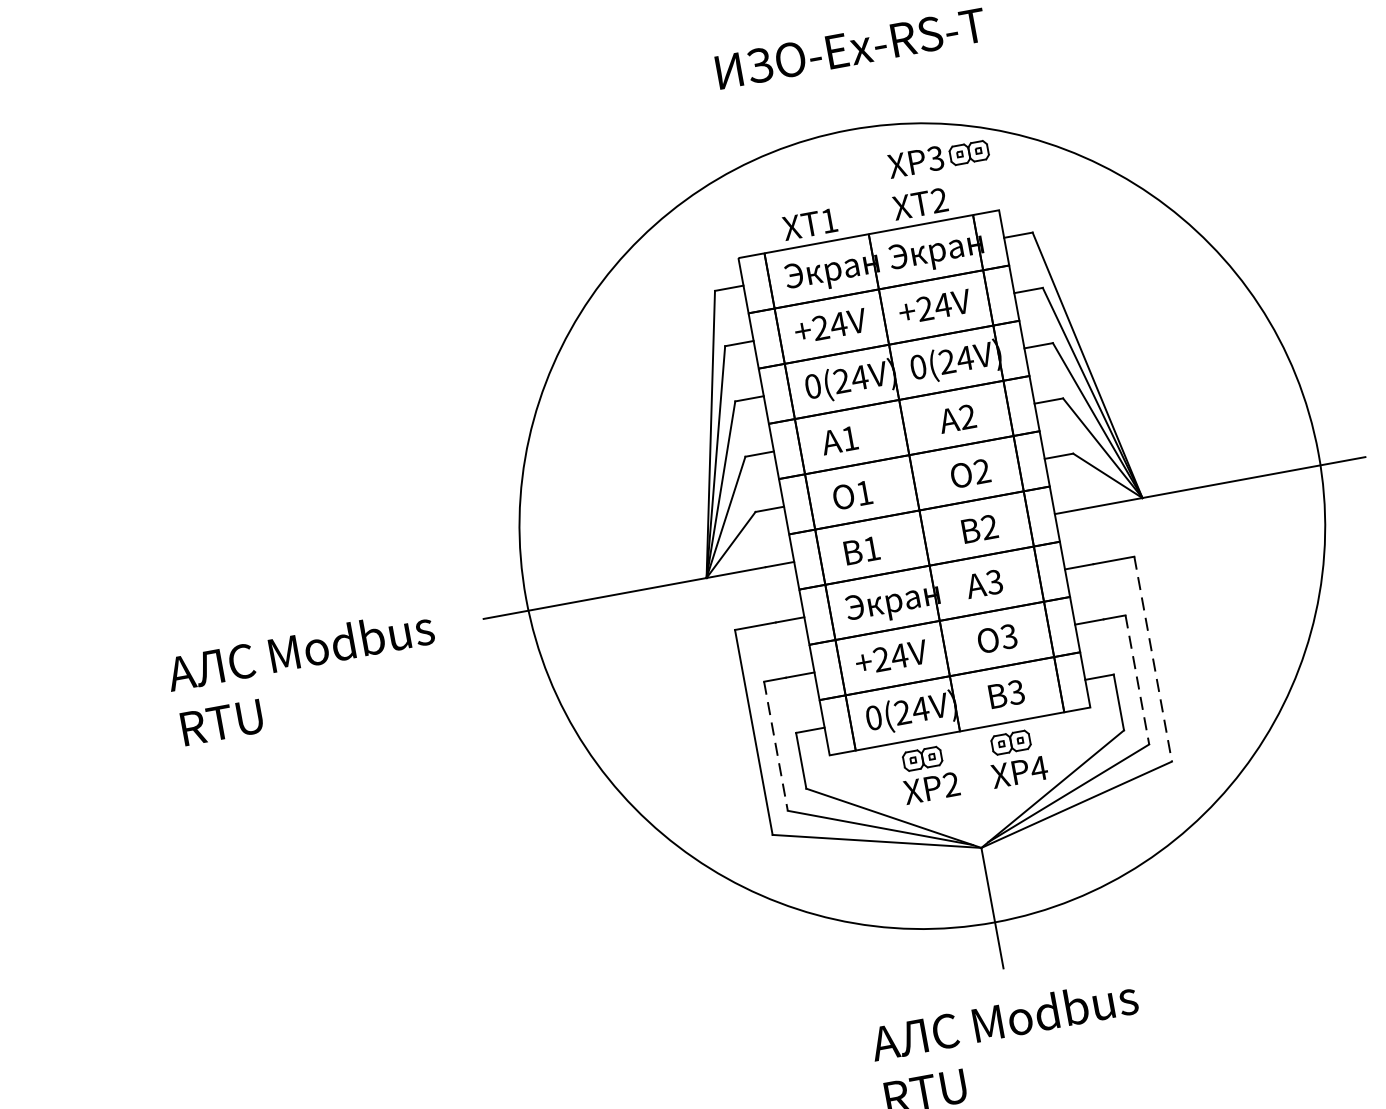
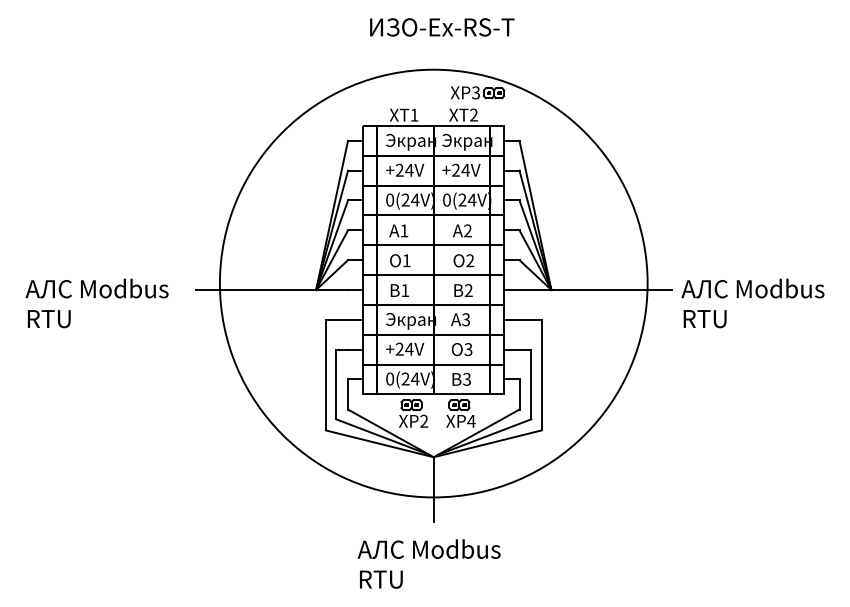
line: (1153, 659) -> (541, 375), dashed -> solid
line: (1137, 679) -> (531, 384), dashed -> solid
line: (776, 746) -> (336, 384), dashed -> solid

